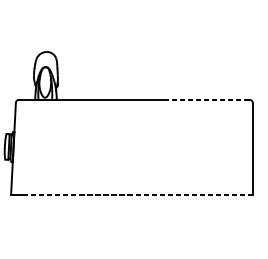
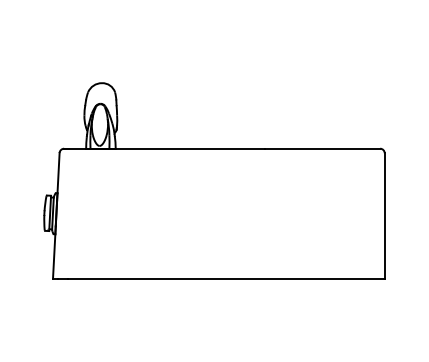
line: (207, 99) -> (322, 148), dashed -> solid
line: (136, 194) -> (225, 278), dashed -> solid

